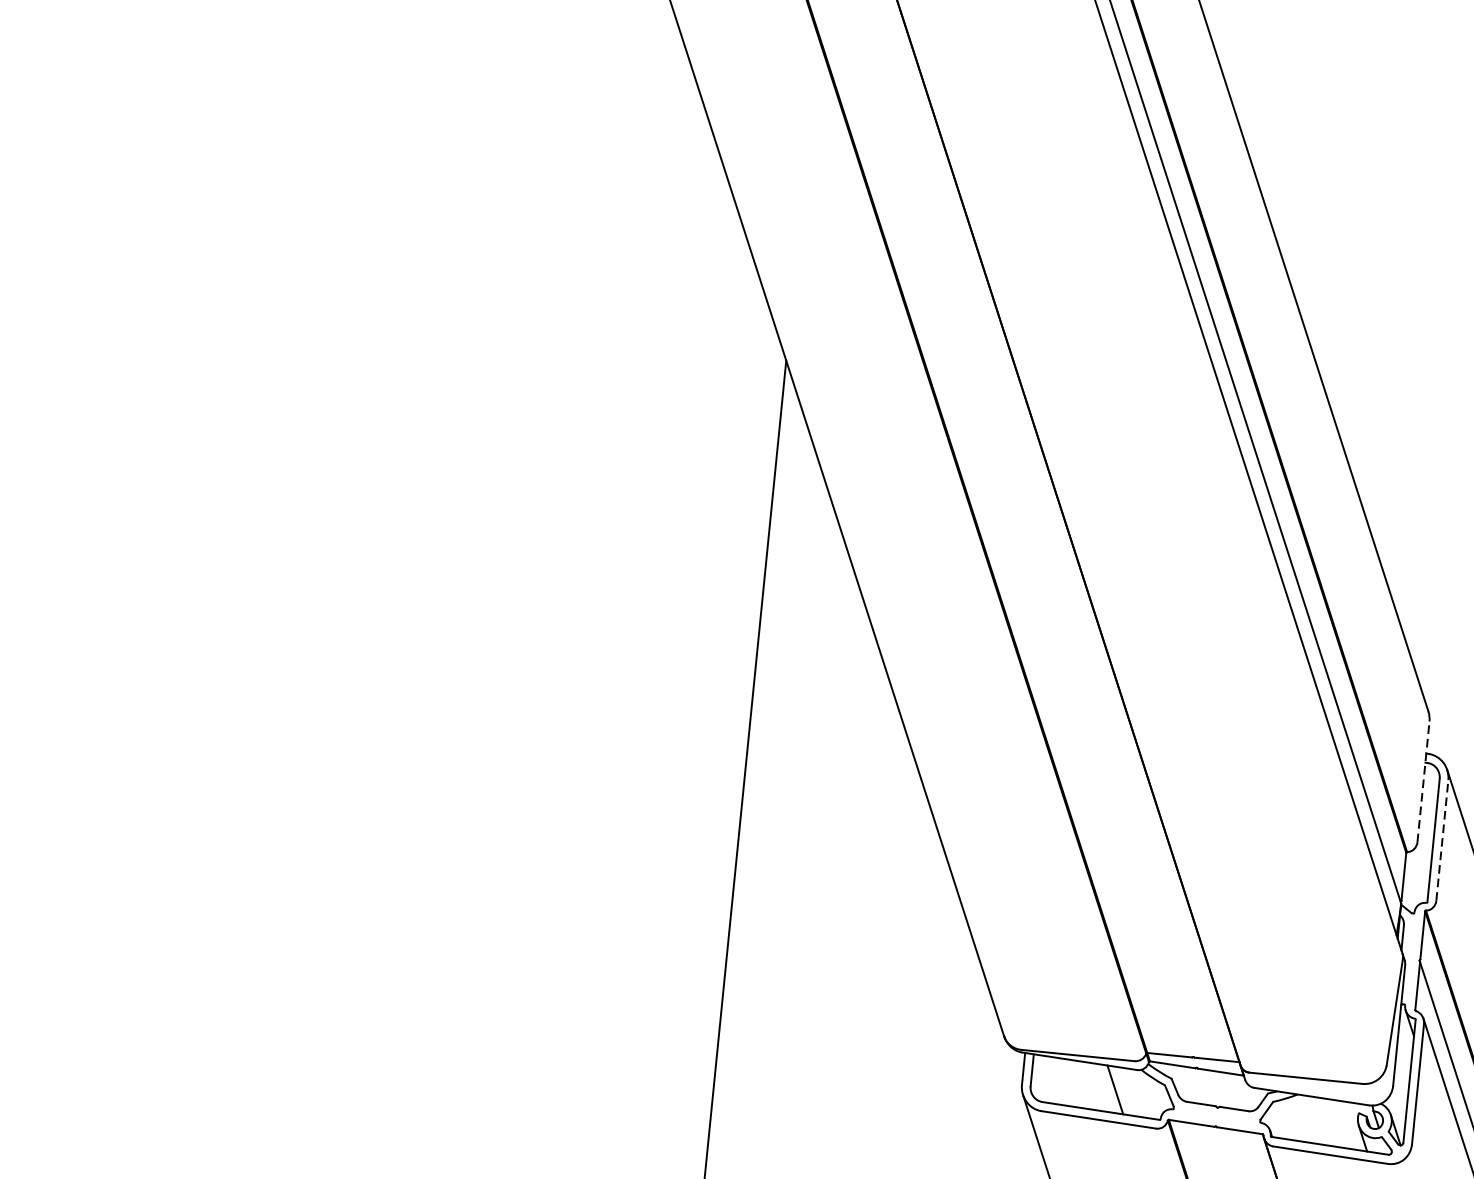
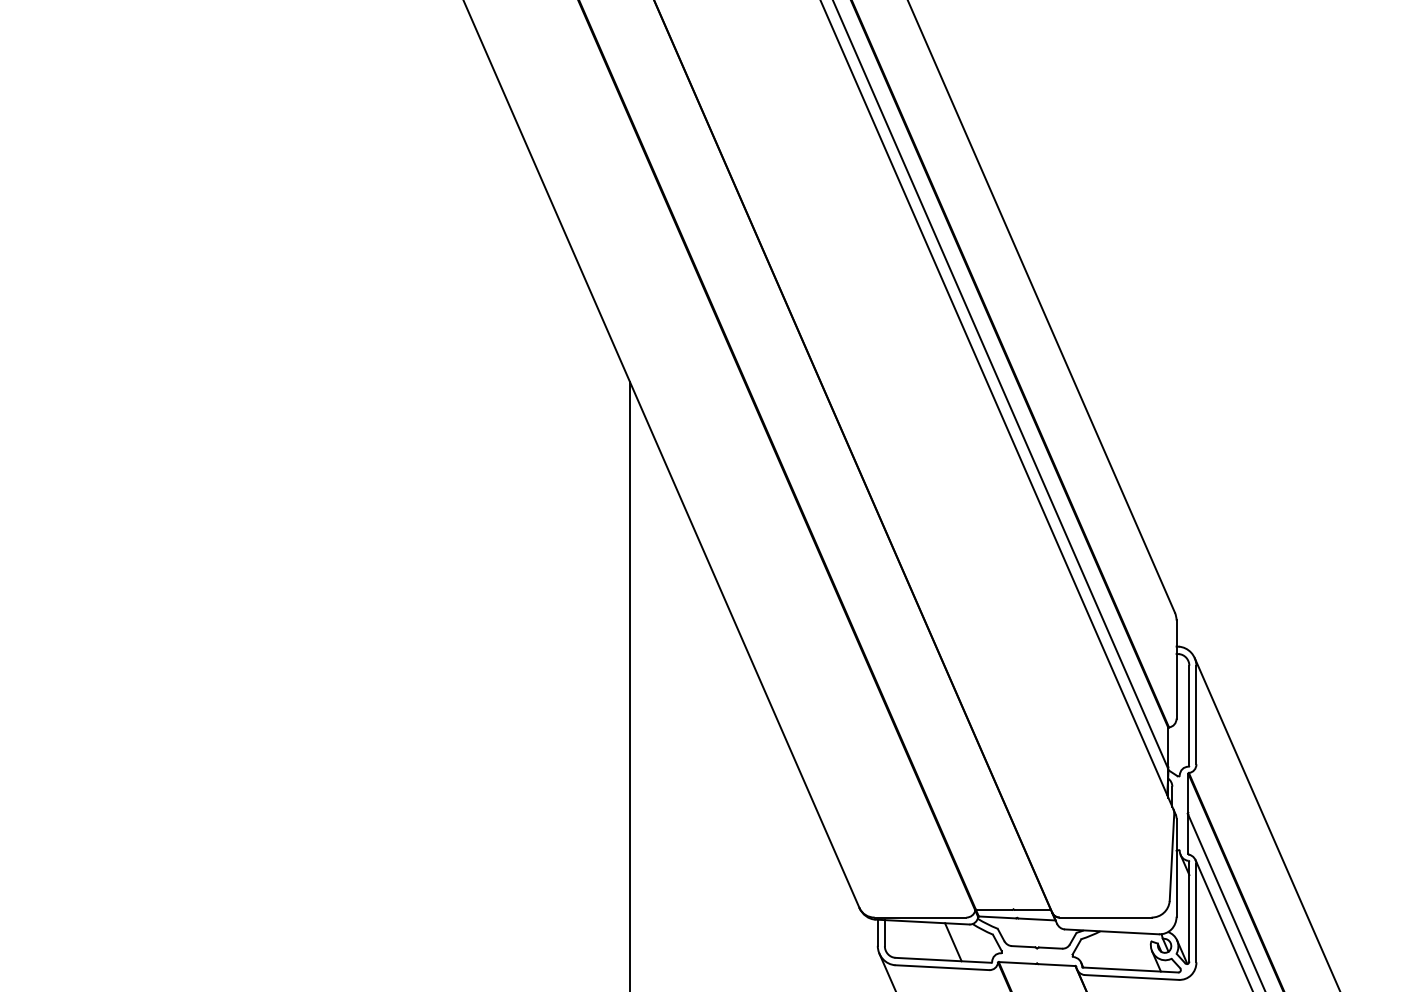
line: (1423, 781) -> (1176, 669), dashed -> solid
line: (1442, 839) -> (1196, 714), dashed -> solid

